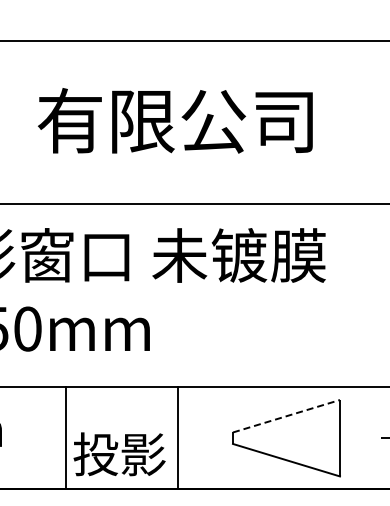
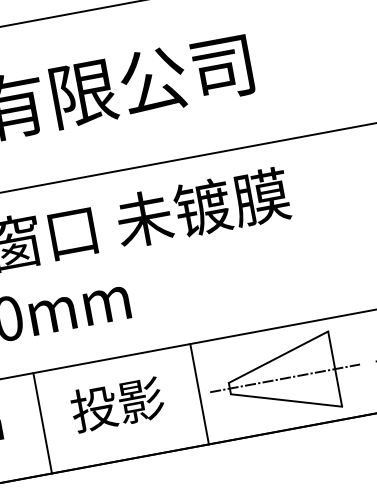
line: (286, 416) -> (278, 357), dashed -> solid
line: (65, 438) -> (42, 423), moved
line: (178, 438) -> (199, 394), moved
line: (288, 438) -> (284, 378), added
text: (119, 454) -> (117, 404), moved

